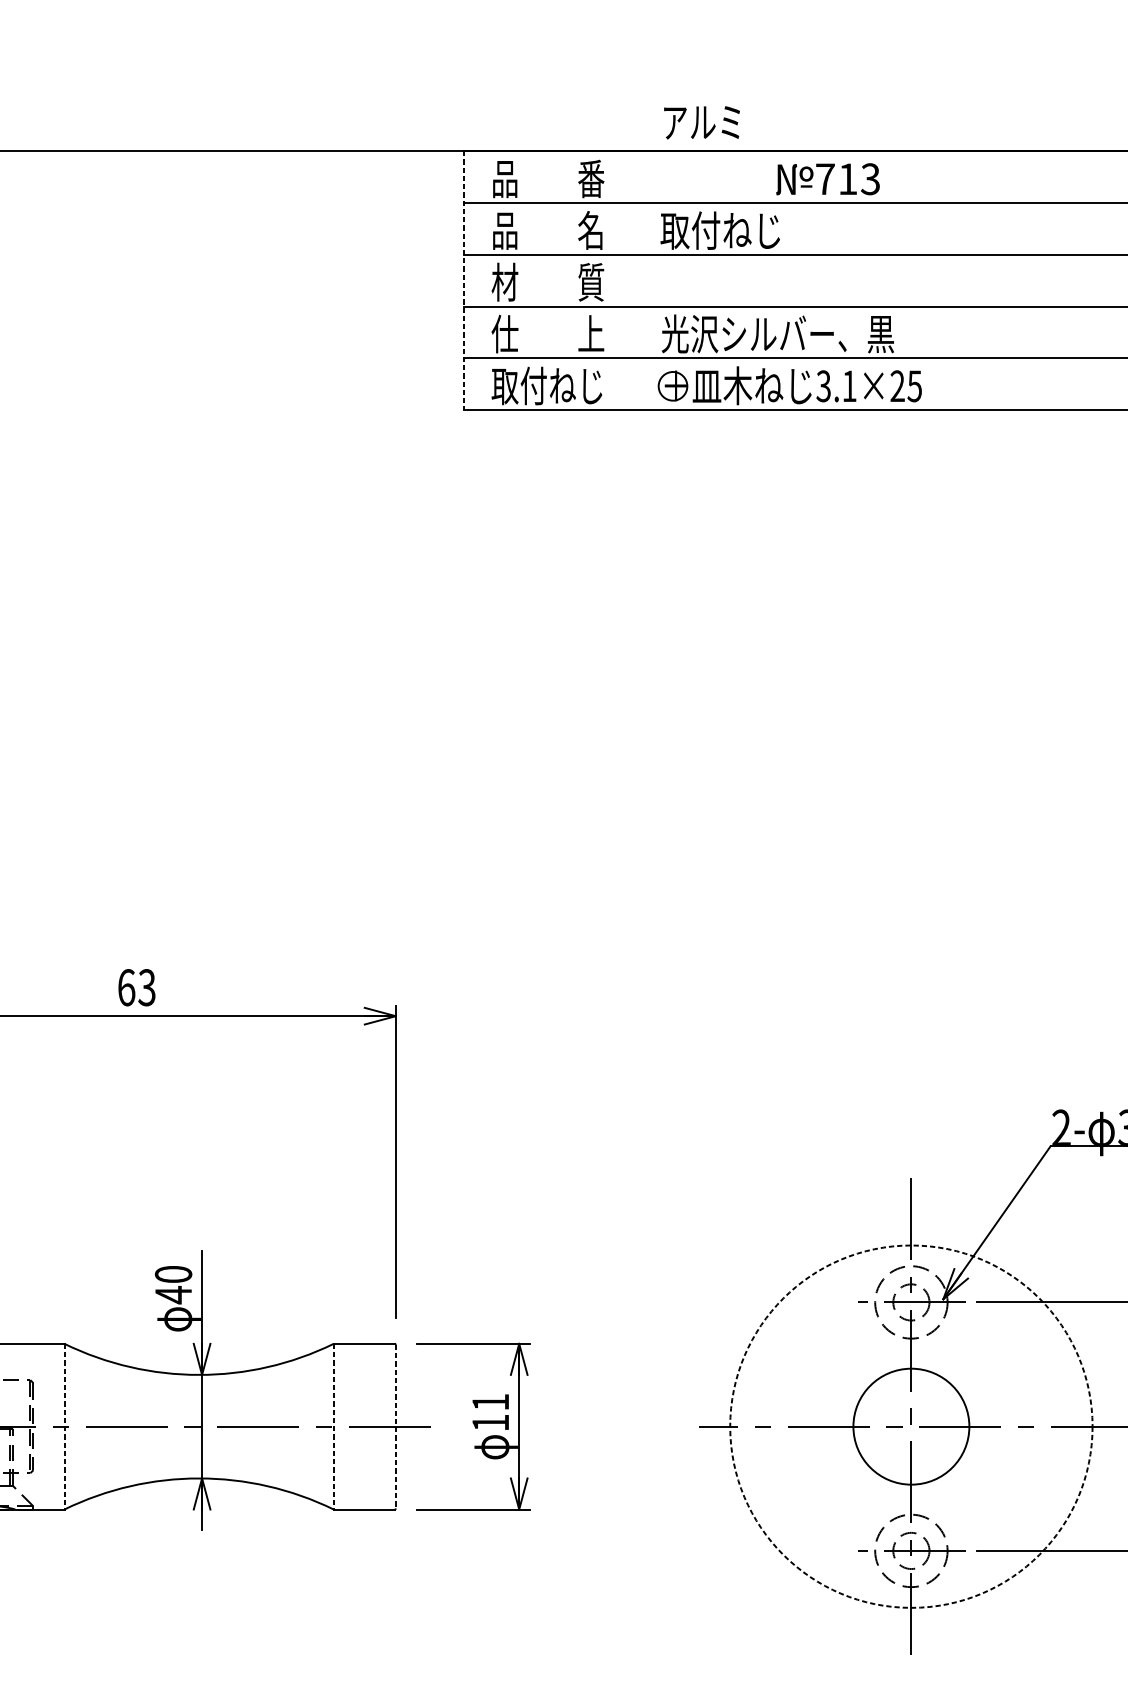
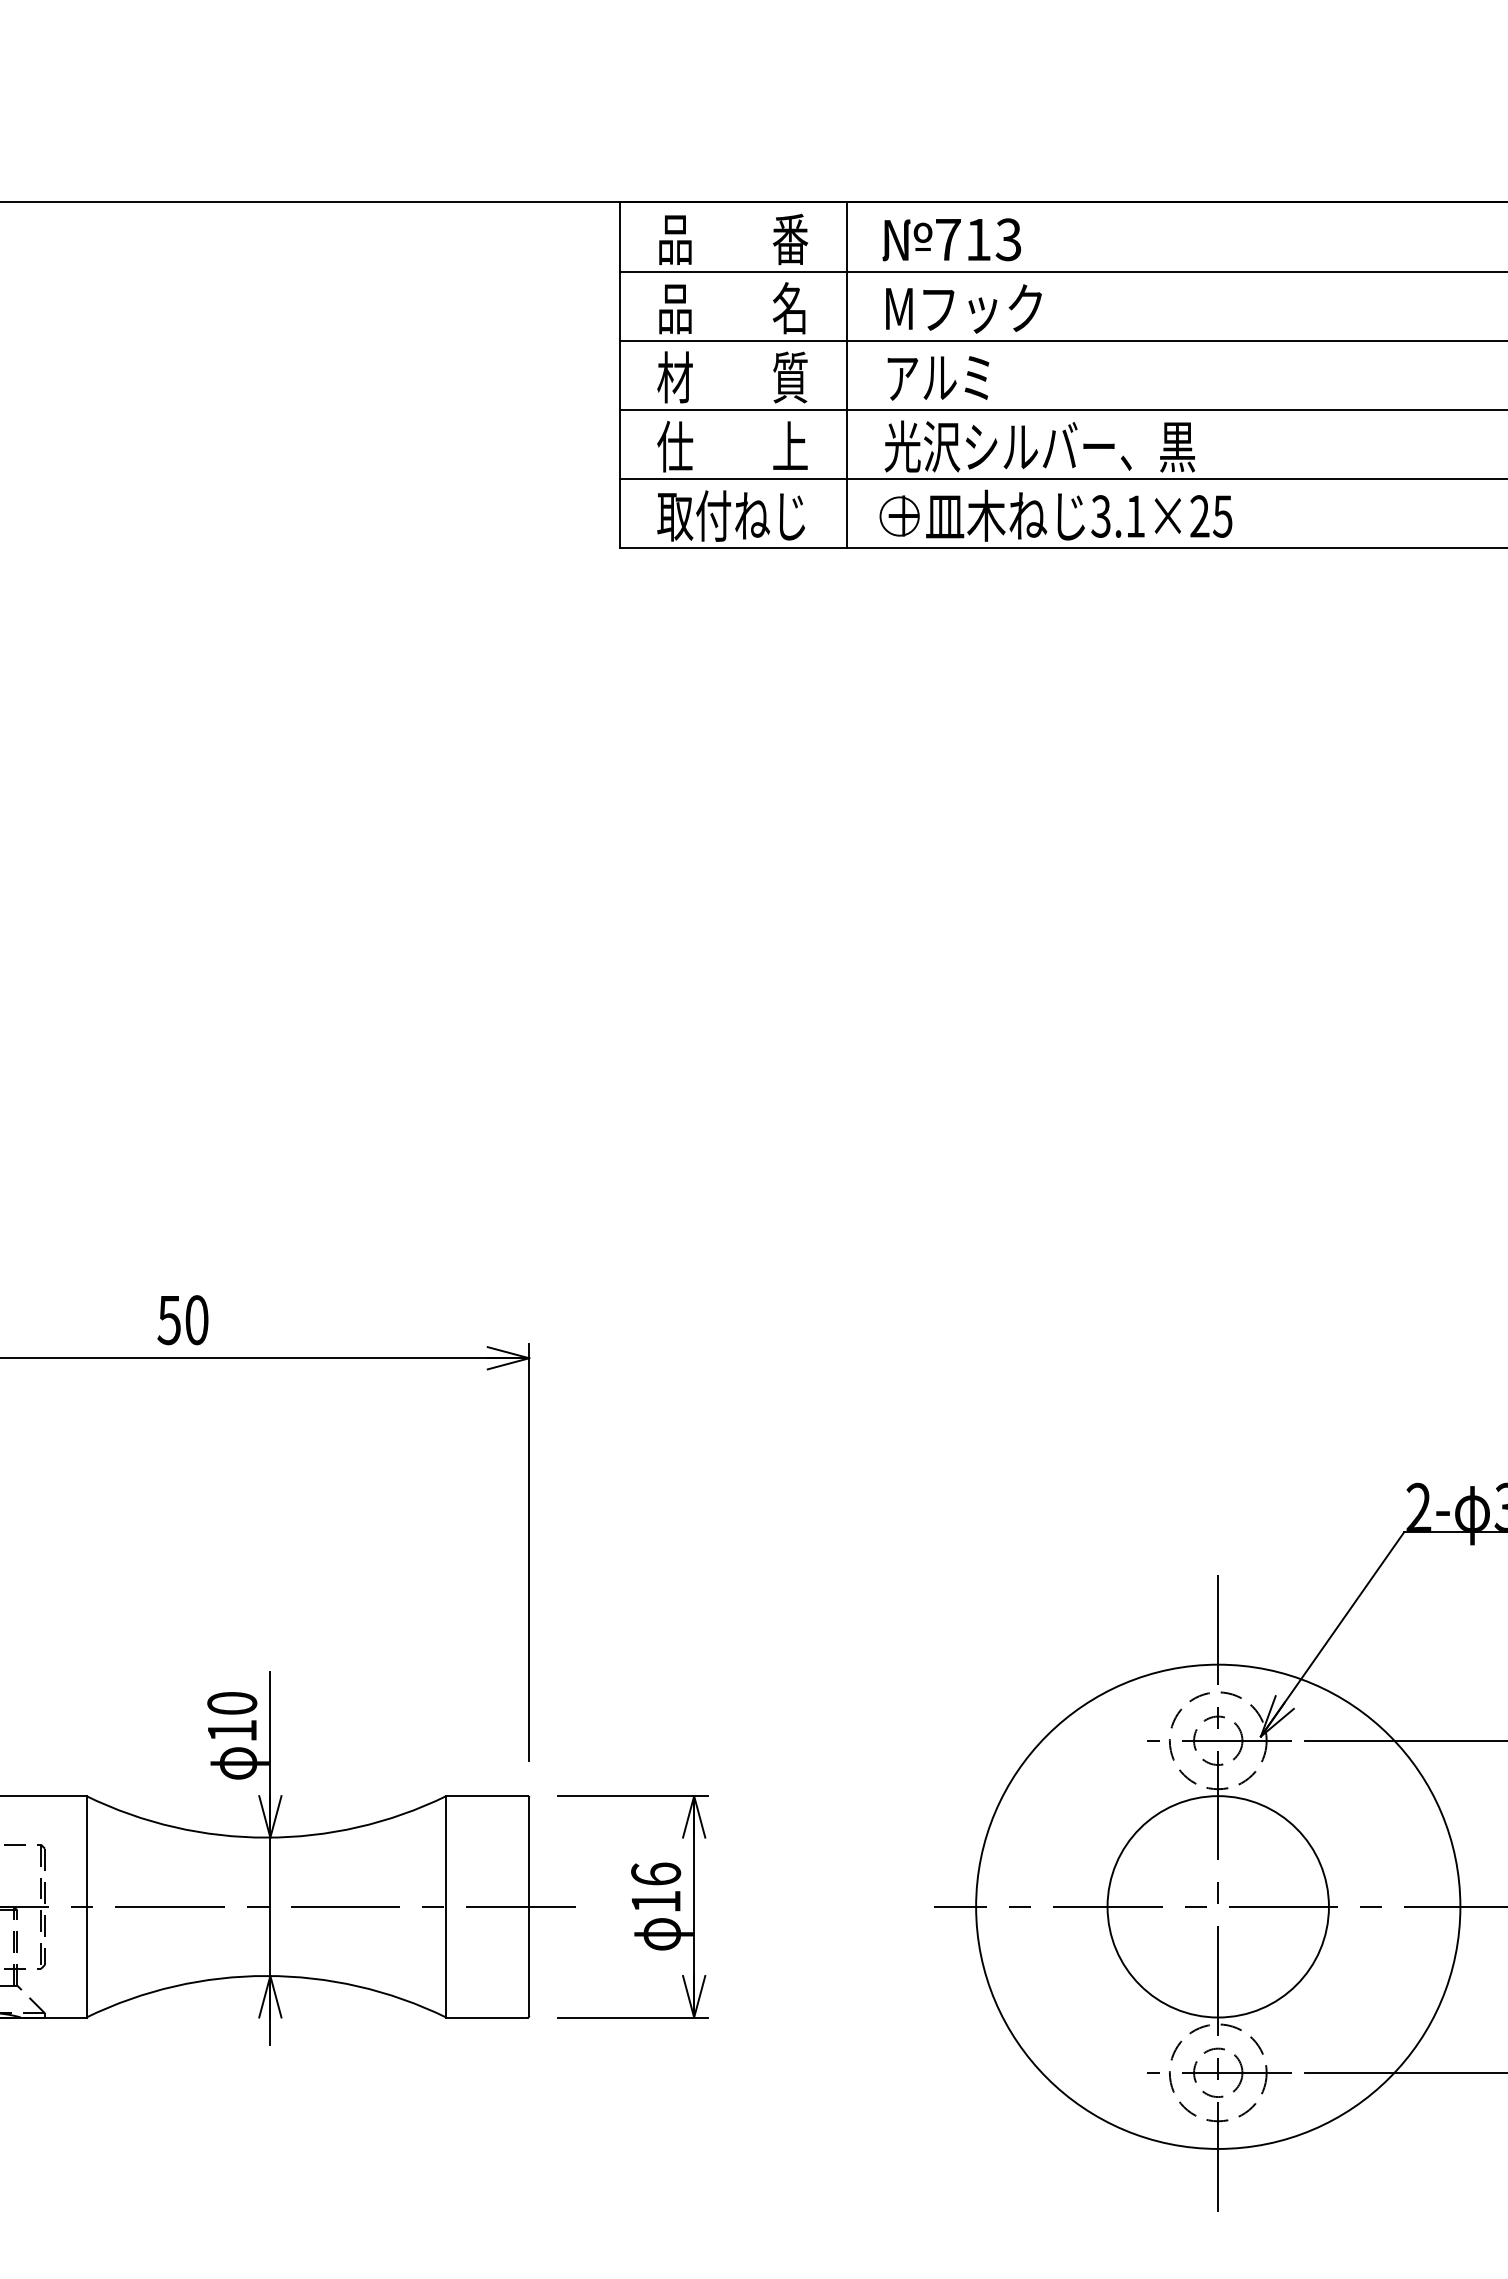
text: (702, 122) -> (938, 378), moved
text: (827, 179) -> (951, 239), moved
text: (720, 230) -> (962, 308), 取付ねじ -> Mフック
line: (463, 280) -> (619, 375), dashed -> solid
line: (633, 280) -> (846, 375), added
text: (136, 987) -> (182, 1320), 63 -> 50
text: (173, 1294) -> (232, 1730), 40 -> 10
text: (491, 1401) -> (656, 1873), 11 -> 16
line: (64, 1426) -> (86, 1906), dashed -> solid
line: (333, 1426) -> (446, 1906), dashed -> solid
circle: (910, 1426) -> (1217, 1906), size x1.43
circle: (911, 1426) -> (1218, 1906), dashed -> solid
line: (396, 1427) -> (529, 1907), dashed -> solid

